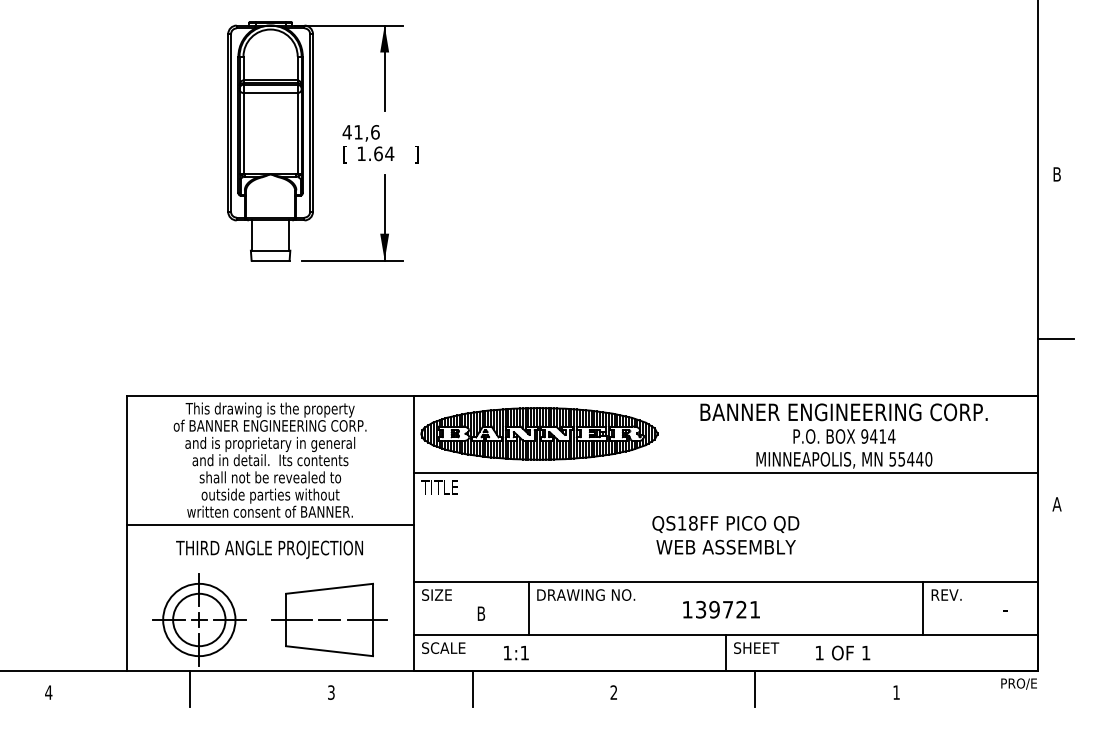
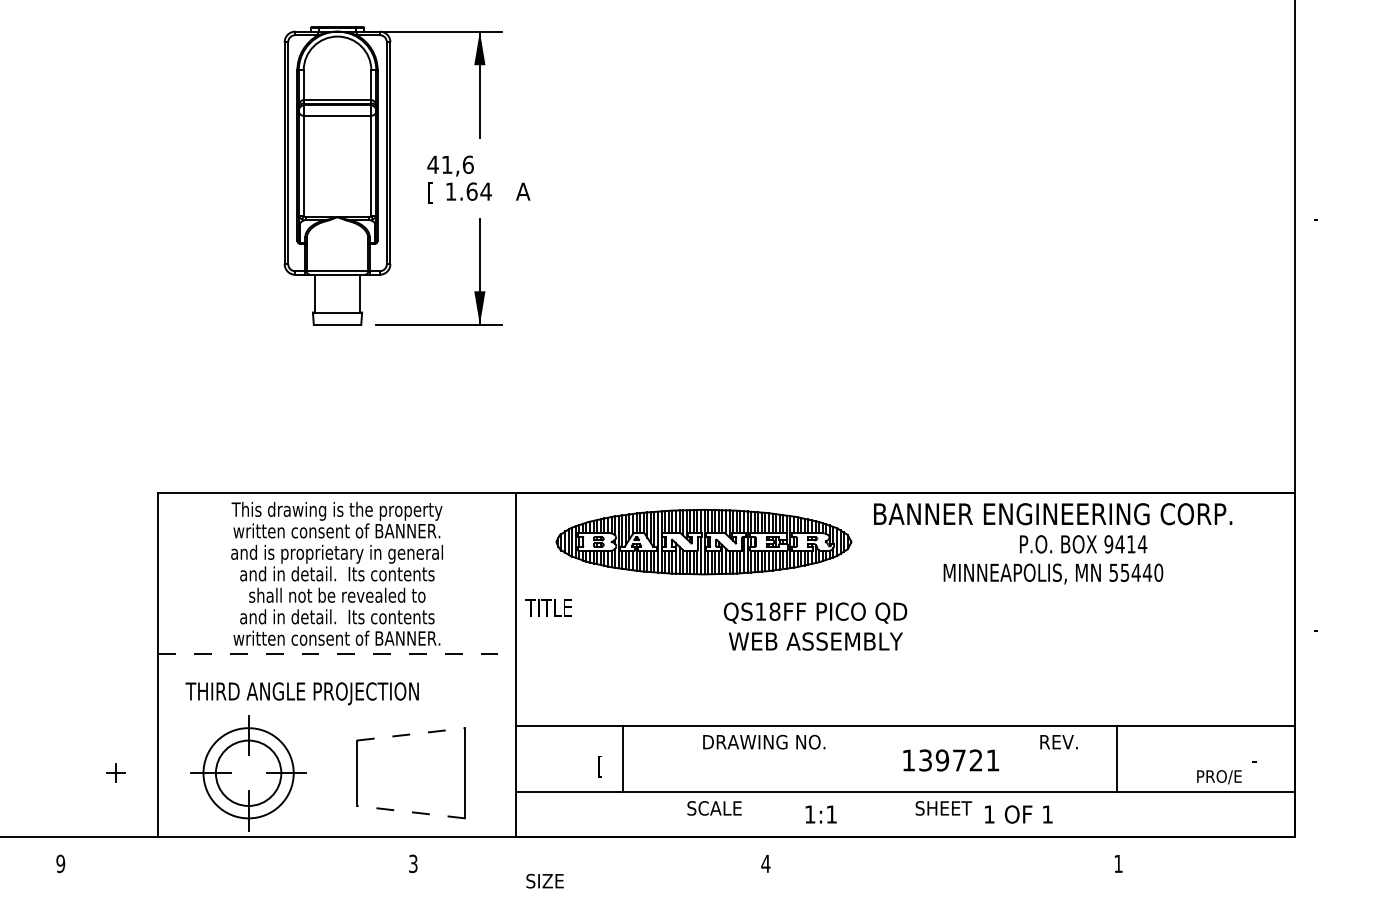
text: (419, 154) -> (523, 192), ] -> A
text: (1056, 174) -> (1318, 217), B -> -
line: (1055, 339) -> (1316, 423), removed
text: (269, 425) -> (336, 530), of BANNER ENGINEERING CORP. -> written consent of BANNER.
part: (539, 434) -> (703, 542), moved
text: (844, 436) -> (1083, 544), moved
line: (725, 473) -> (905, 590), removed
text: (270, 495) -> (337, 618), outside parties without -> and in detail.  Its contents
text: (1056, 503) -> (1318, 628), A -> -
line: (270, 524) -> (337, 654), solid -> dashed
text: (725, 535) -> (815, 626), moved
text: (268, 549) -> (301, 693), moved
line: (329, 588) -> (411, 734), solid -> dashed
text: (436, 594) -> (544, 880), moved
text: (586, 594) -> (764, 741), moved
text: (946, 595) -> (1058, 742), moved
line: (528, 608) -> (623, 759), moved
line: (922, 608) -> (1116, 759), moved
text: (721, 609) -> (951, 760), moved
text: (481, 614) -> (600, 766), B -> [
part: (199, 619) -> (115, 772), moved
line: (291, 620) -> (363, 773), removed
line: (329, 620) -> (410, 773), removed
line: (367, 620) -> (458, 773), removed
text: (443, 648) -> (714, 808), moved
line: (329, 651) -> (411, 812), solid -> dashed
text: (515, 653) -> (820, 814), moved
line: (725, 653) -> (905, 814), removed
text: (842, 653) -> (1018, 814), moved
text: (1019, 684) -> (1219, 777), moved
line: (190, 689) -> (237, 859), removed
line: (472, 689) -> (589, 859), removed
line: (755, 689) -> (942, 859), removed
text: (48, 692) -> (60, 863), 4 -> 9
text: (613, 692) -> (765, 863), 2 -> 4

